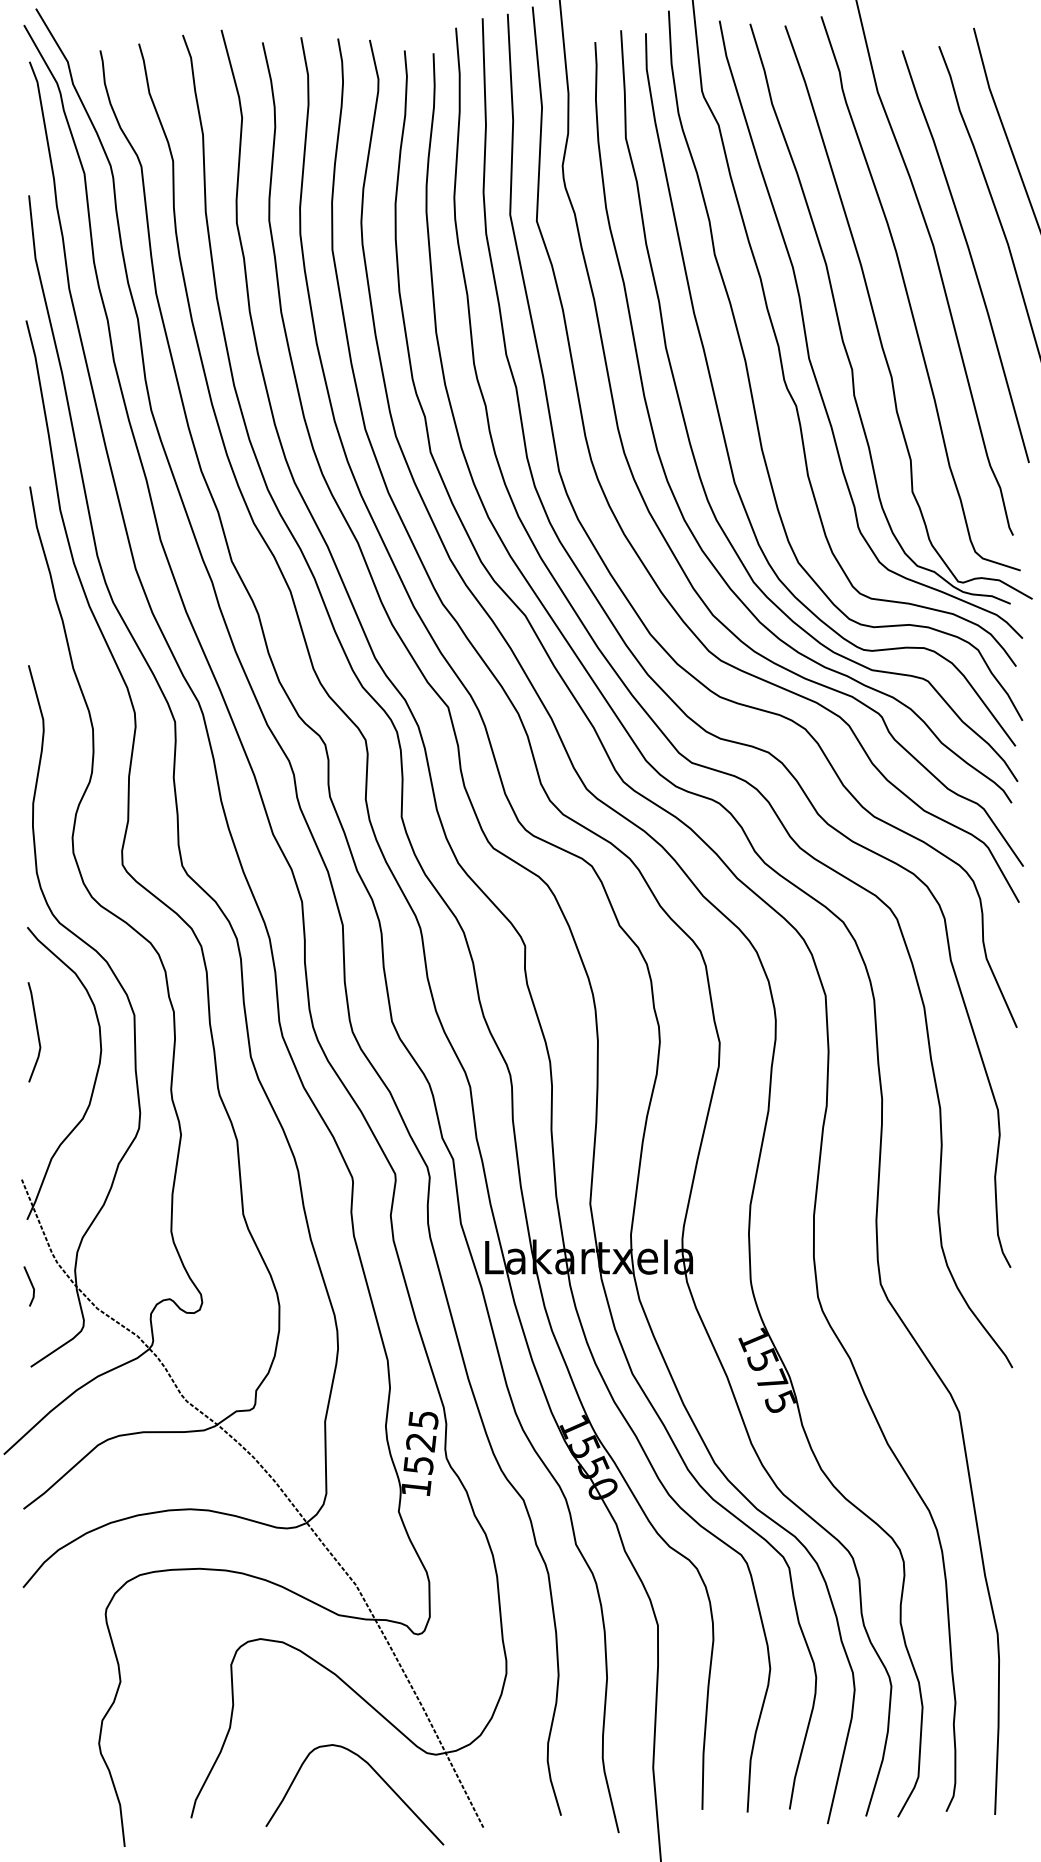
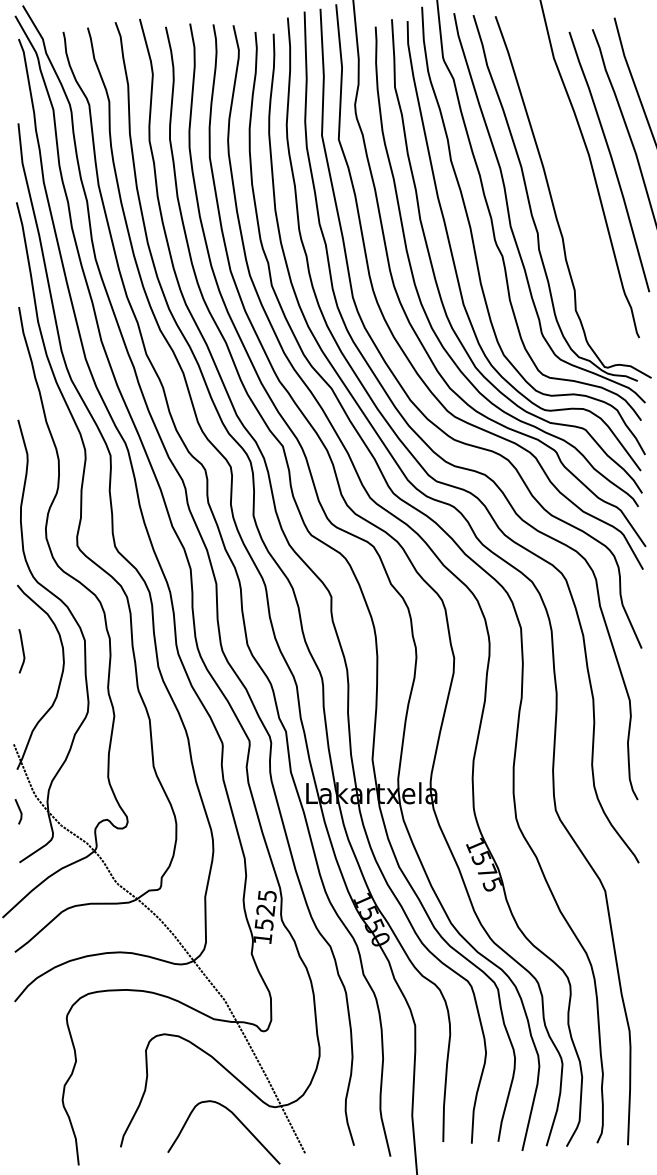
part: (910, 298) -> (574, 188), removed
part: (33, 1030) -> (21, 650), size x0.7

